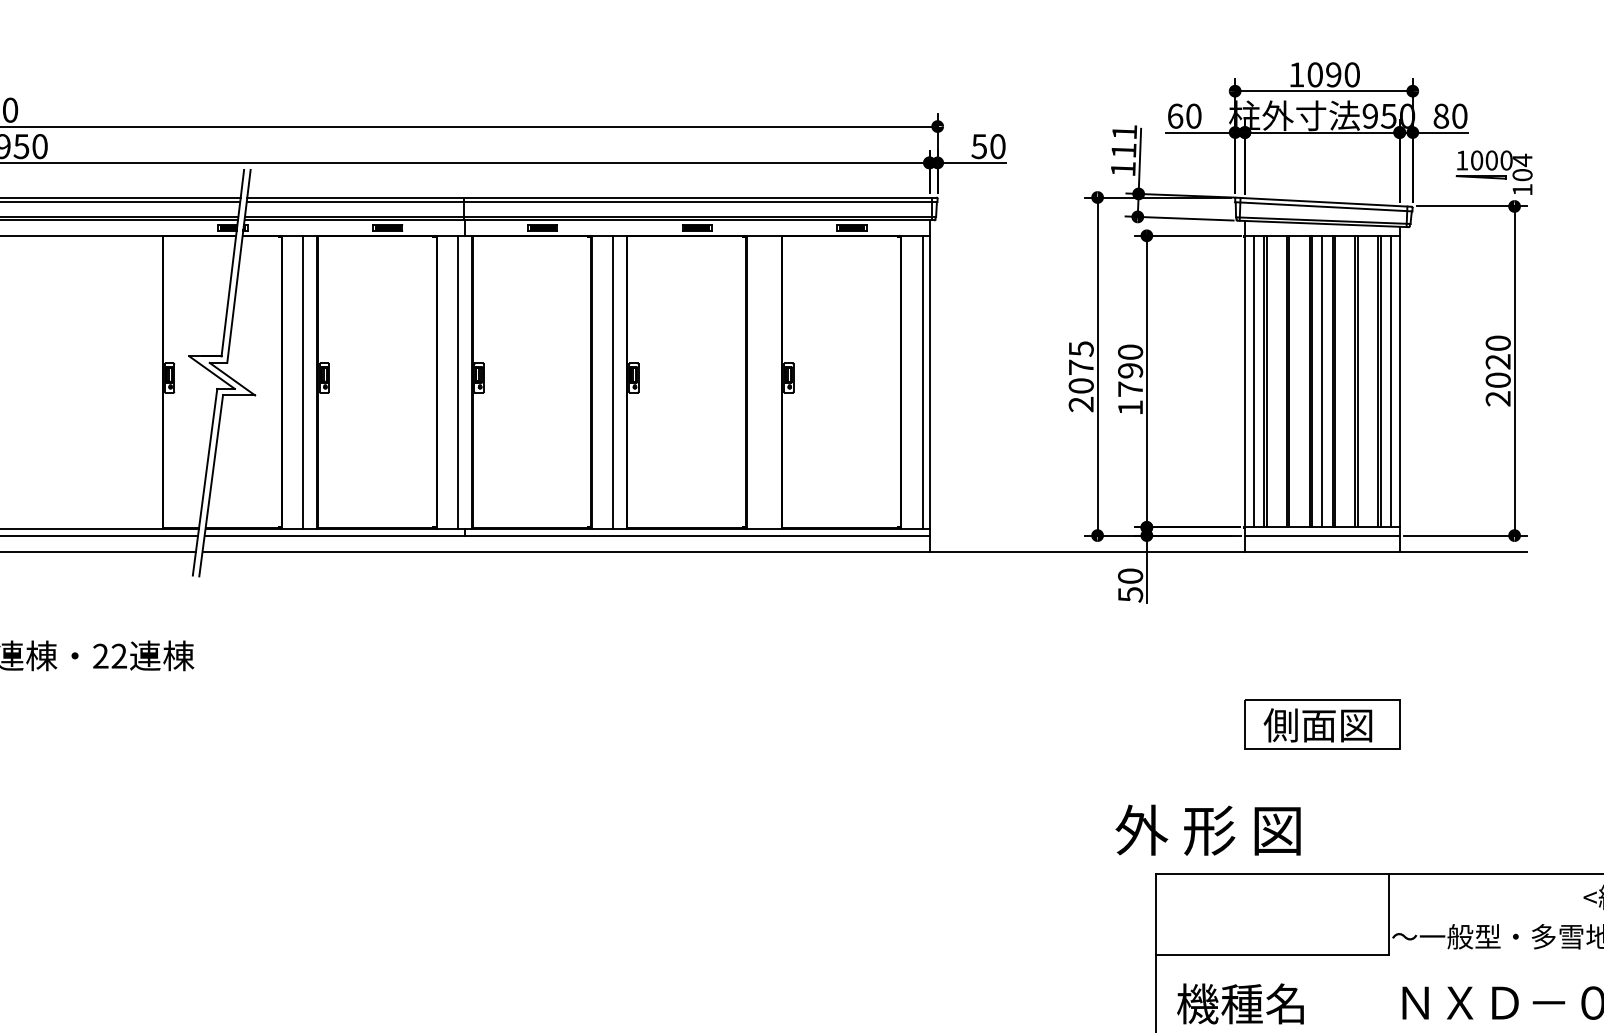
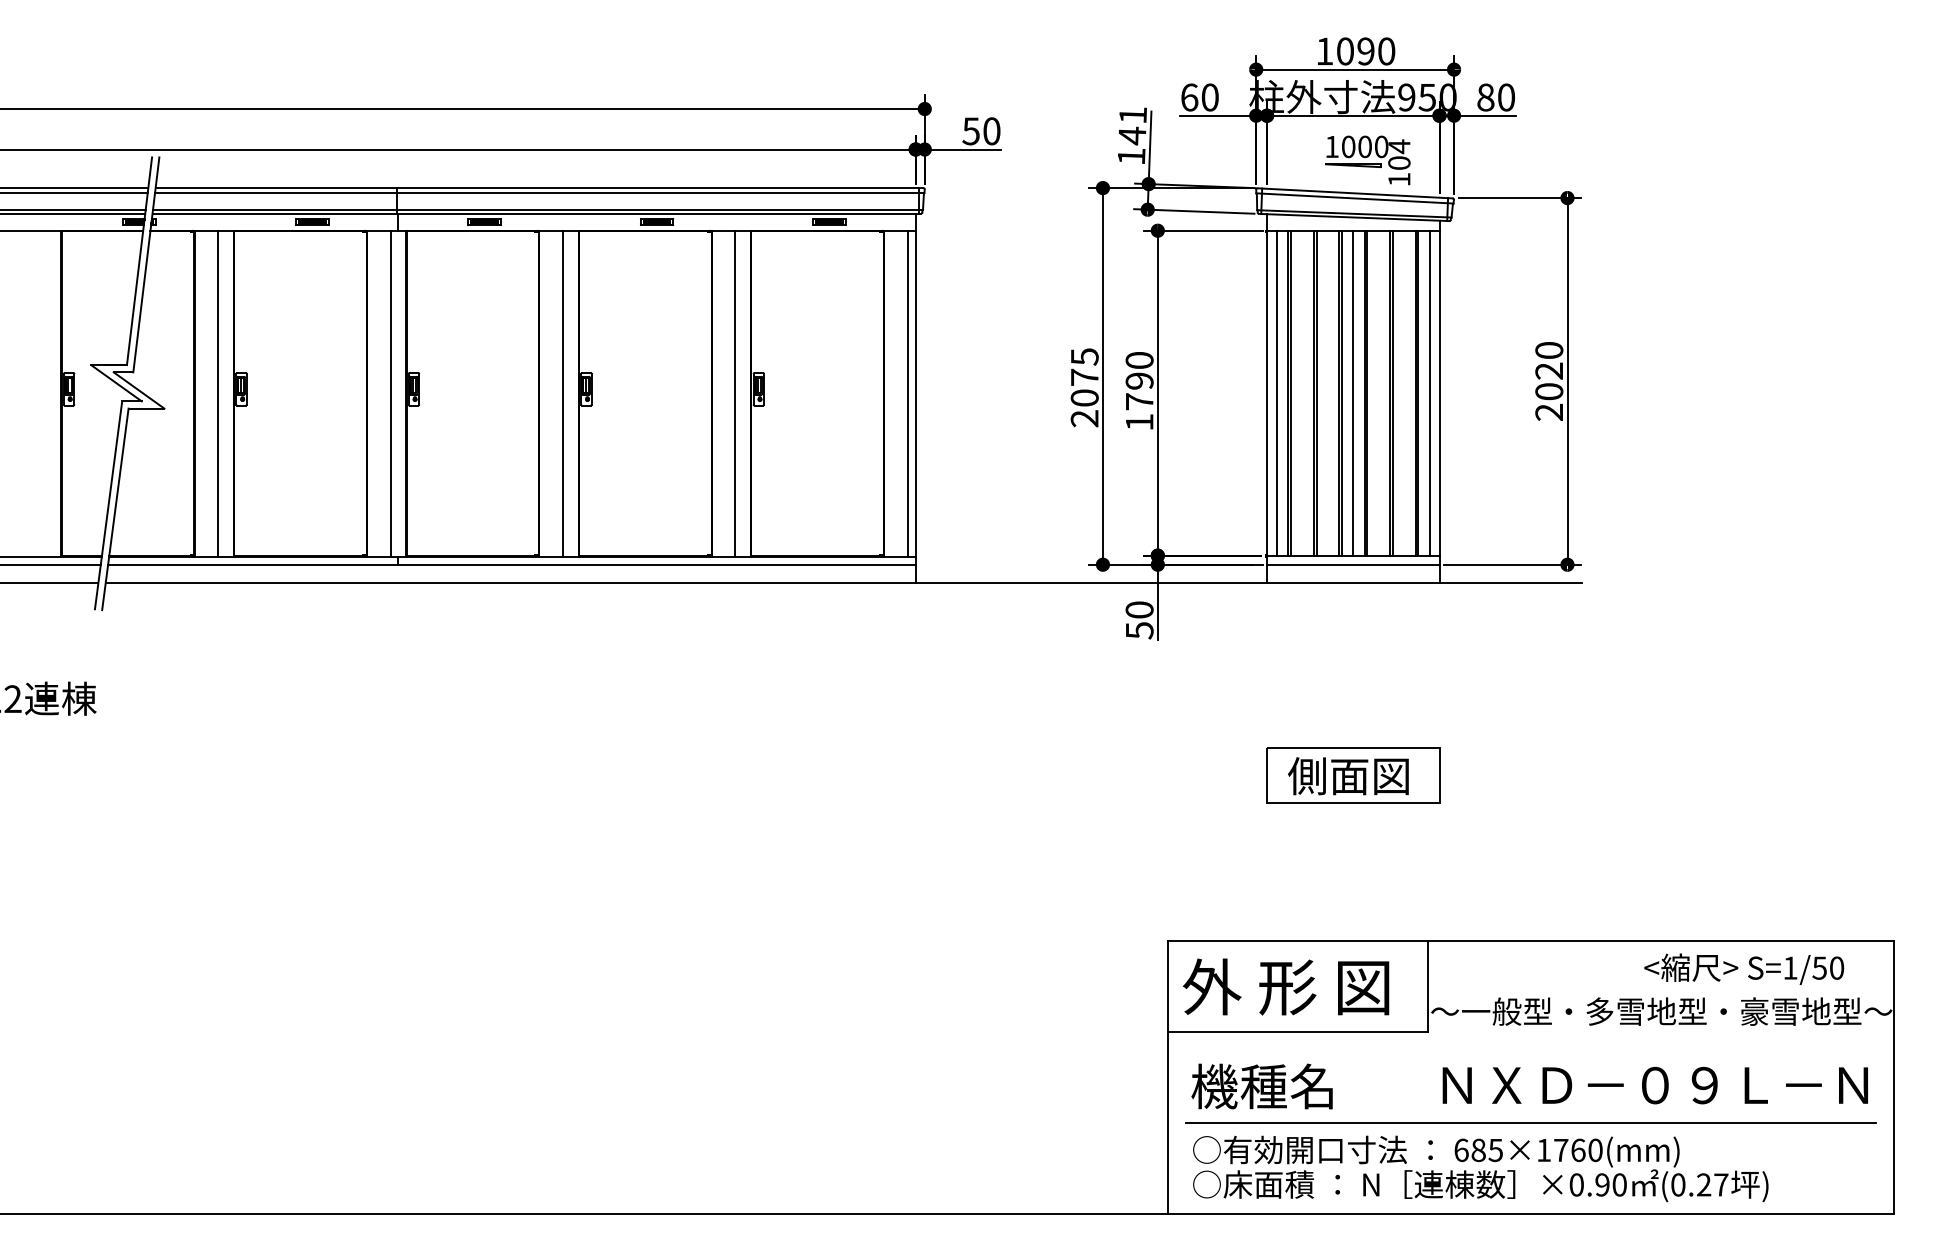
text: (1124, 150) -> (1132, 135), 111 -> 141
part: (1493, 172) -> (1367, 160), moved
line: (767, 381) -> (735, 393), added
text: (1207, 829) -> (1285, 986), moved

